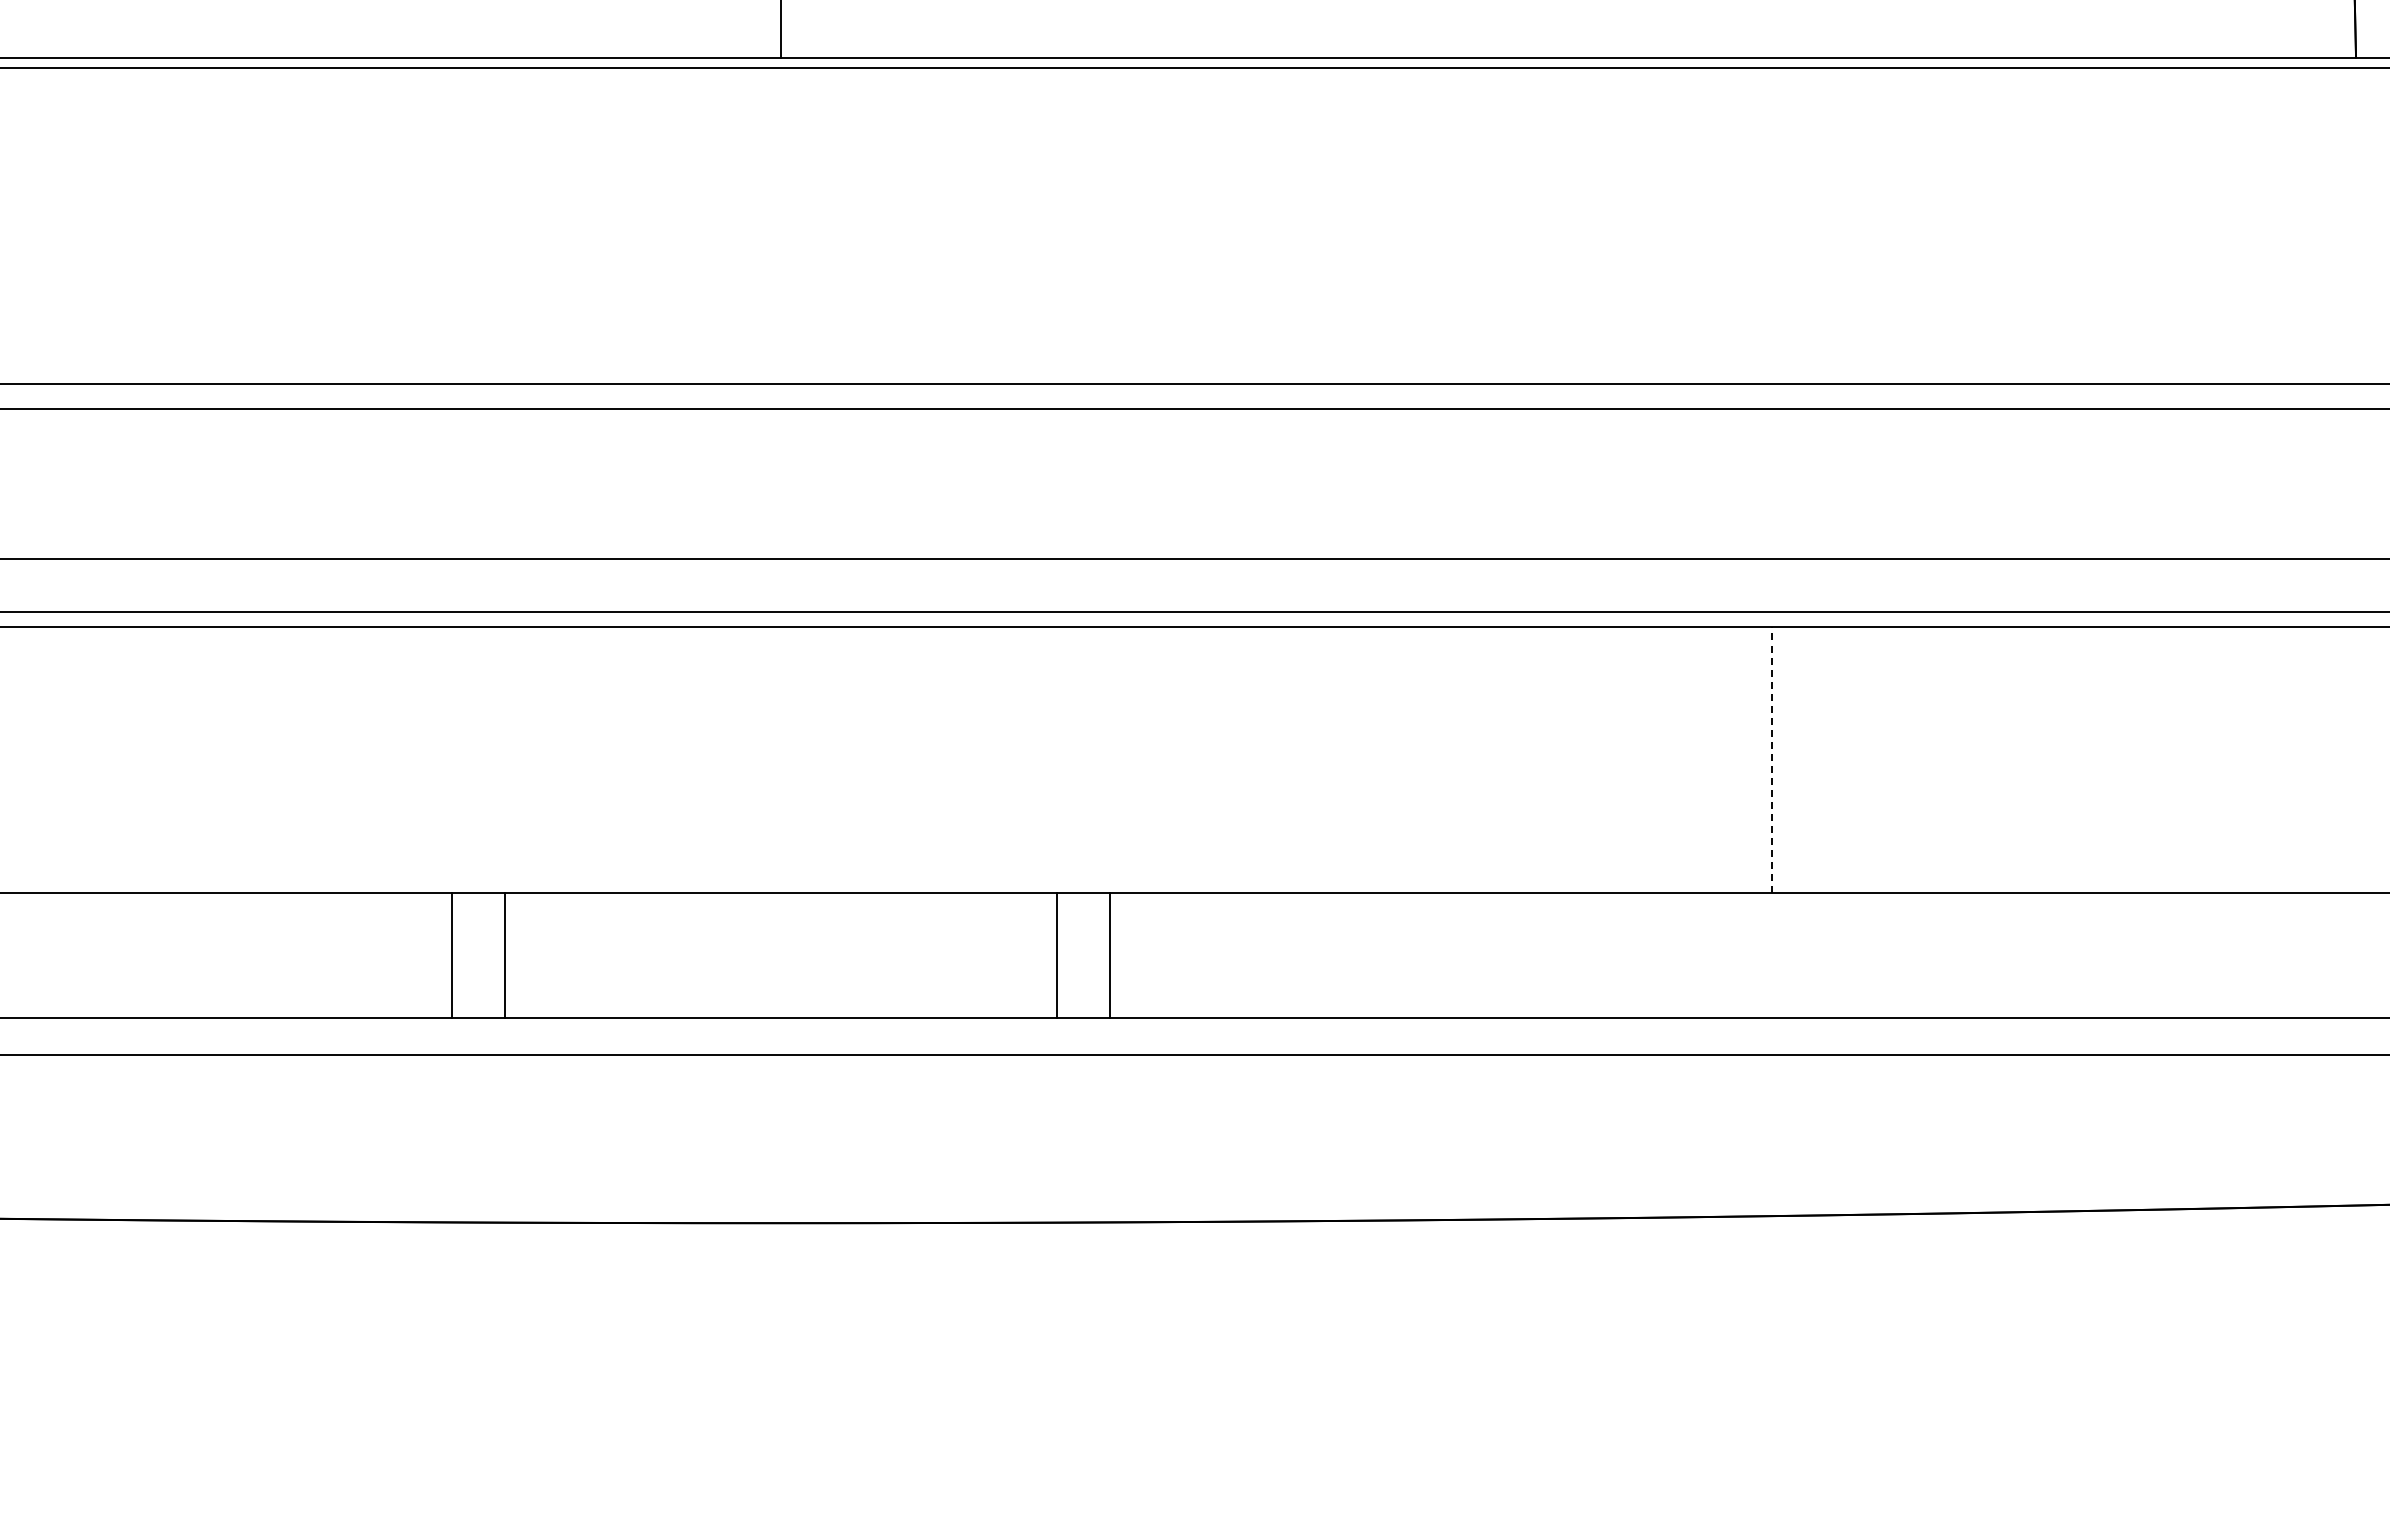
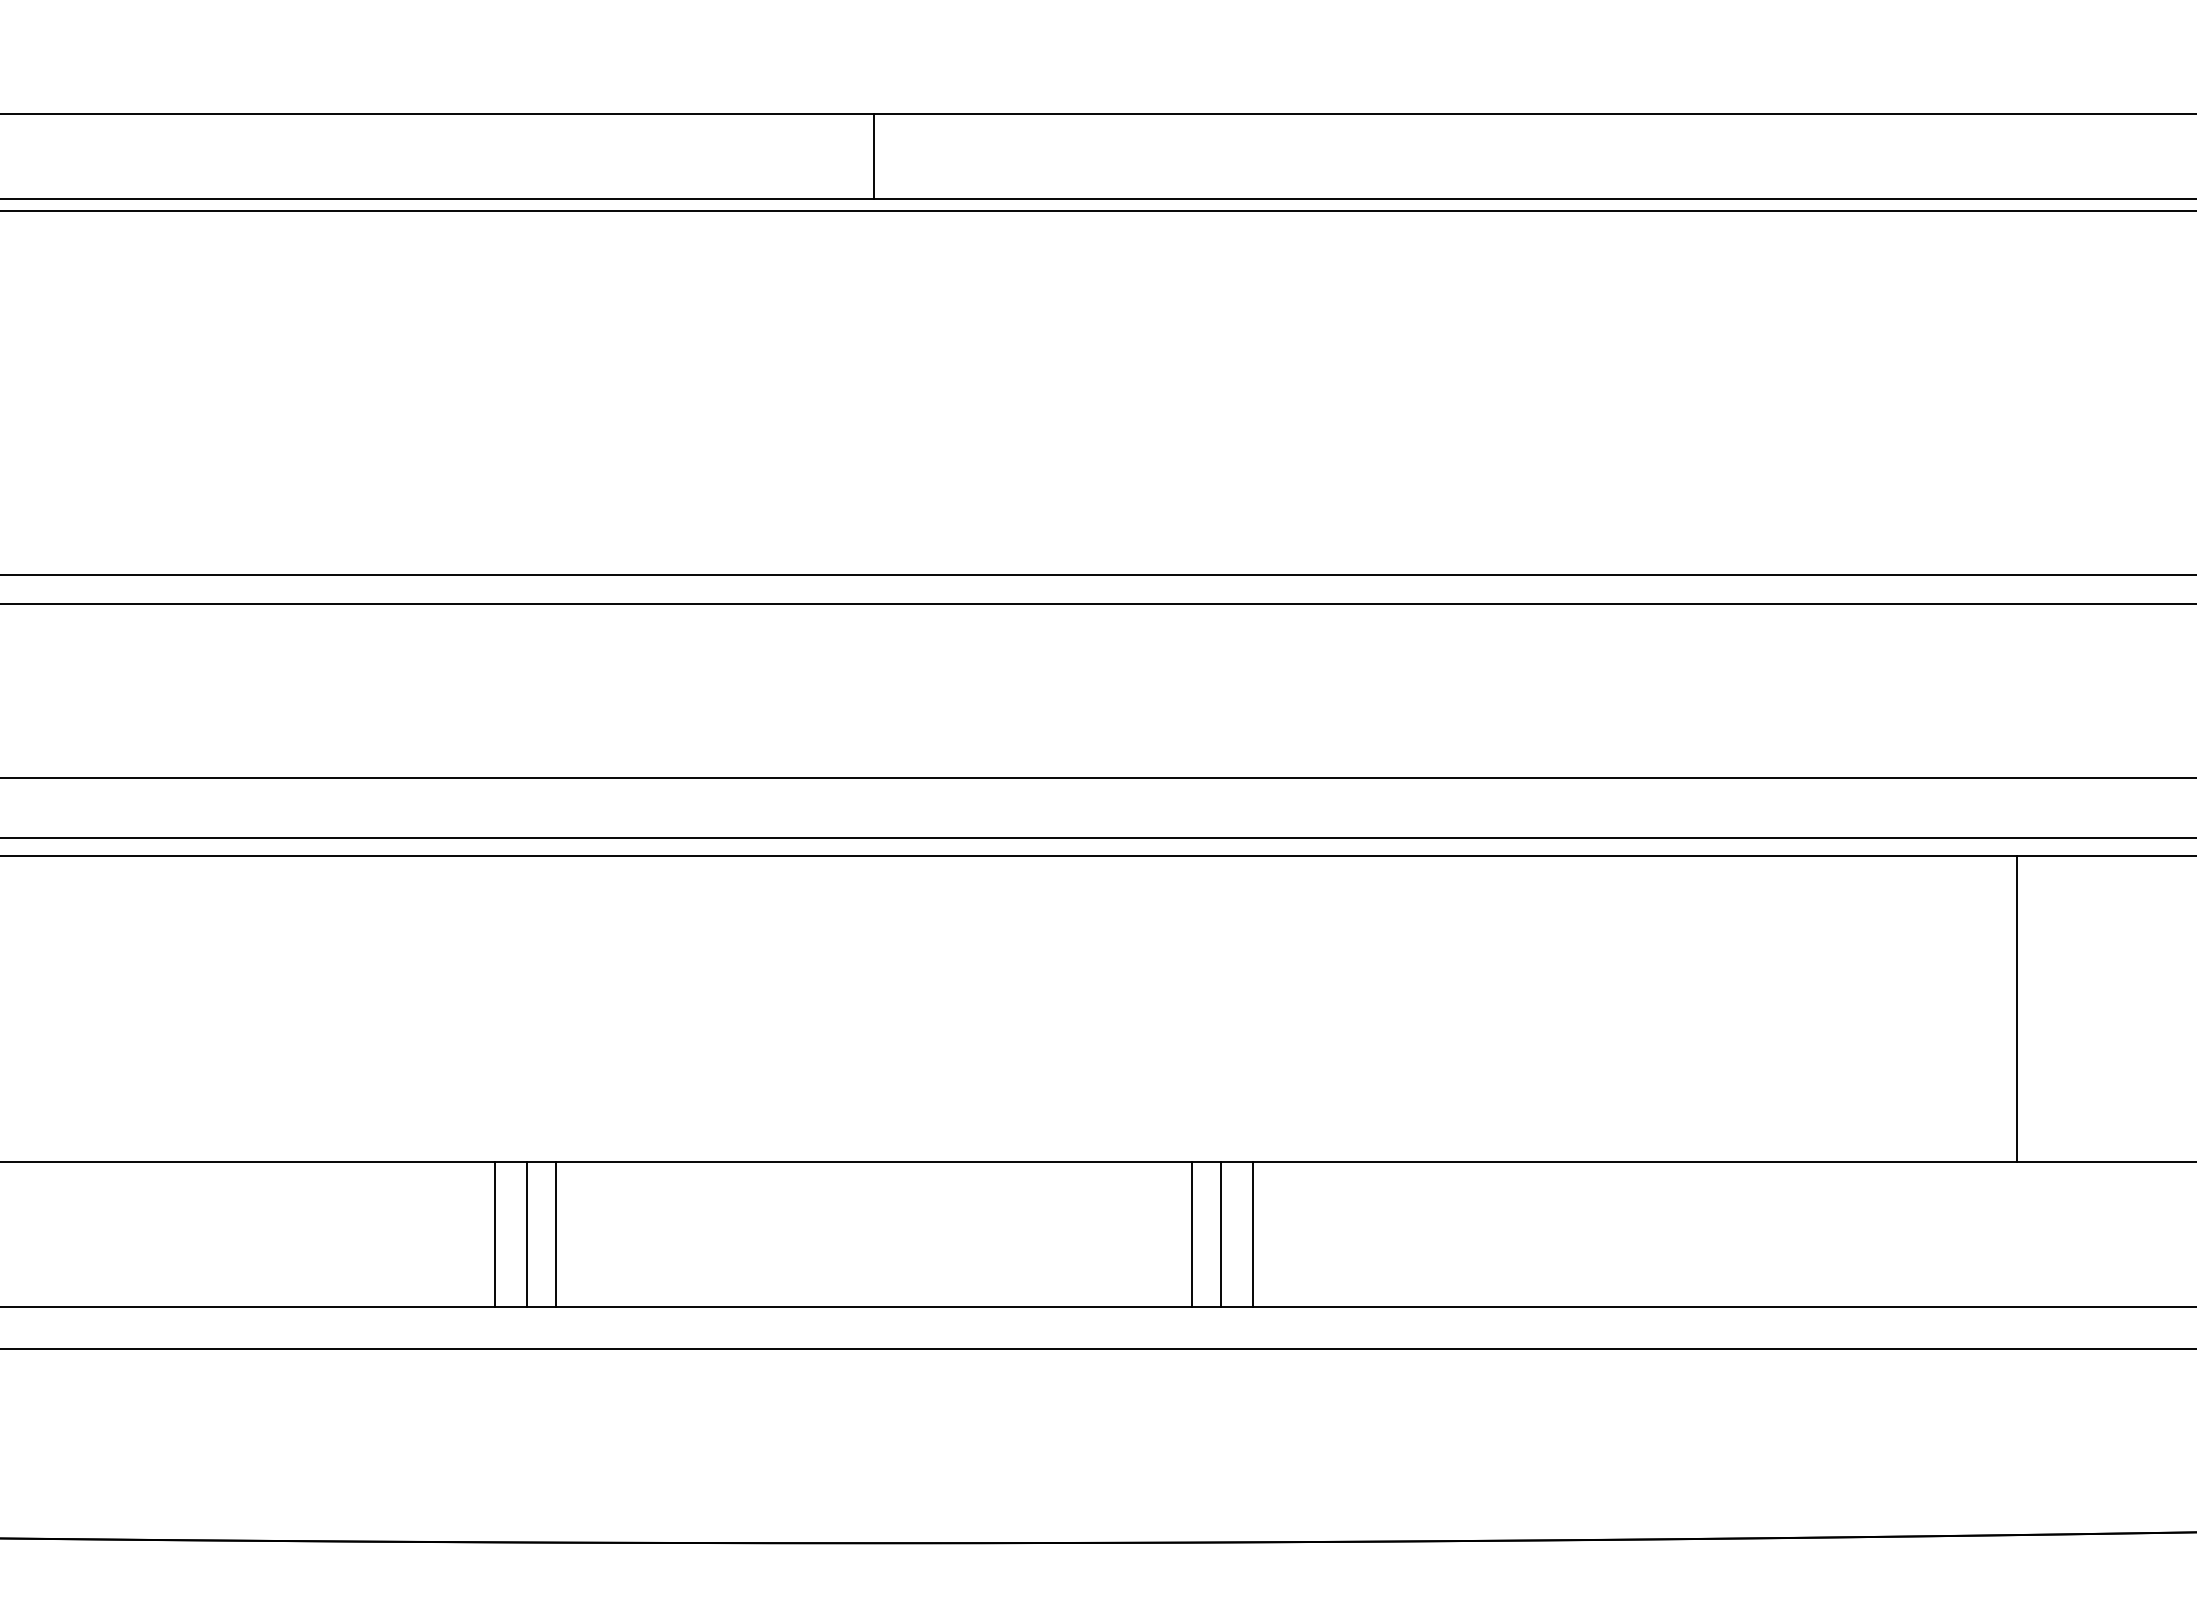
line: (1772, 759) -> (2017, 1008), dashed -> solid
line: (480, 955) -> (527, 1234), added
line: (1082, 955) -> (1221, 1234), added

